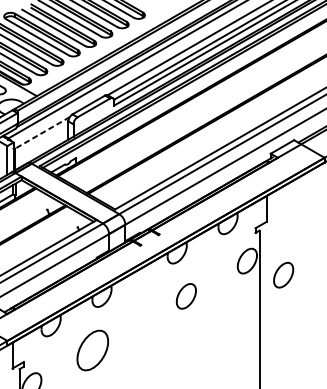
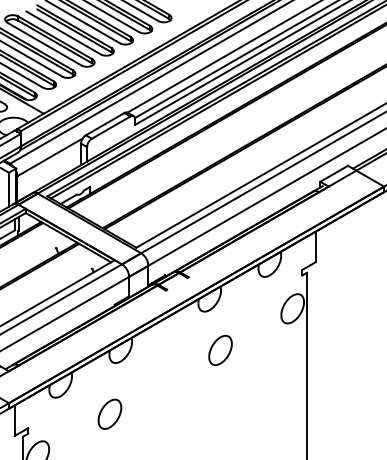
line: (42, 133) -> (50, 157), dashed -> solid
part: (283, 275) -> (335, 325), removed
part: (92, 349) -> (109, 413), size x0.62

